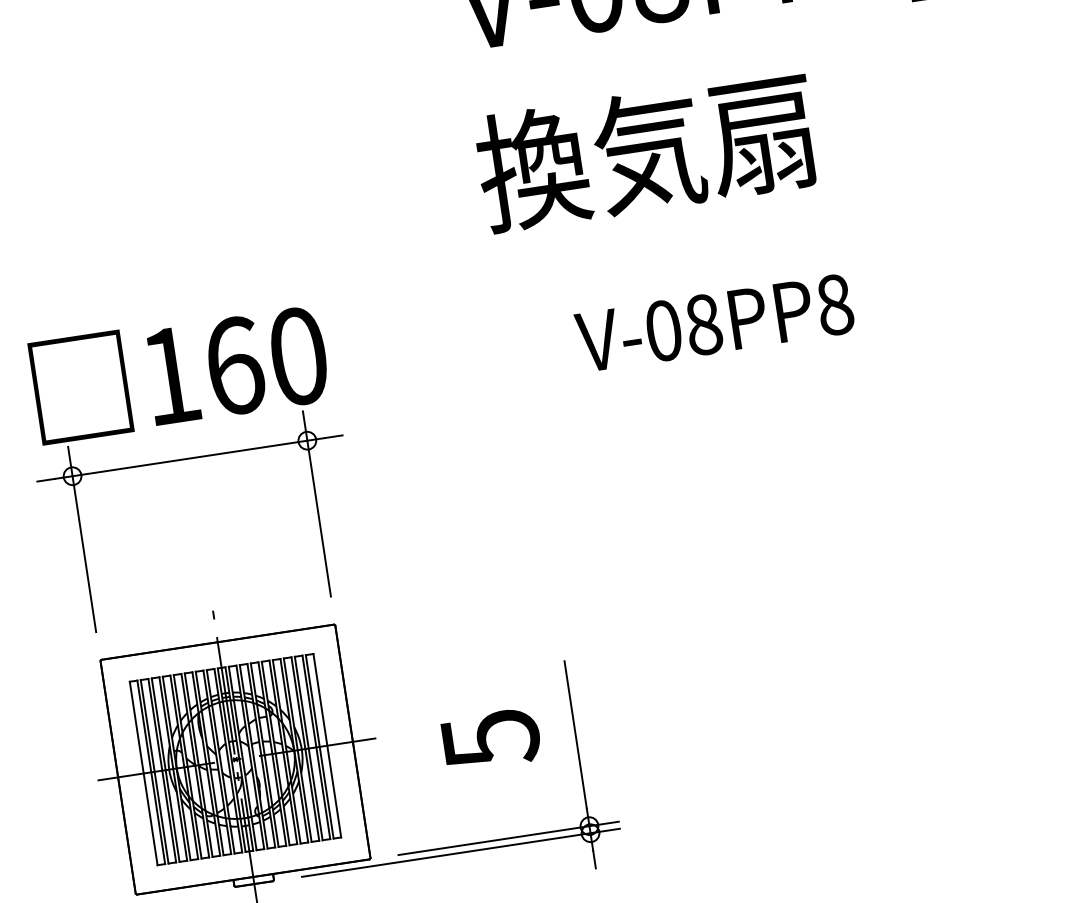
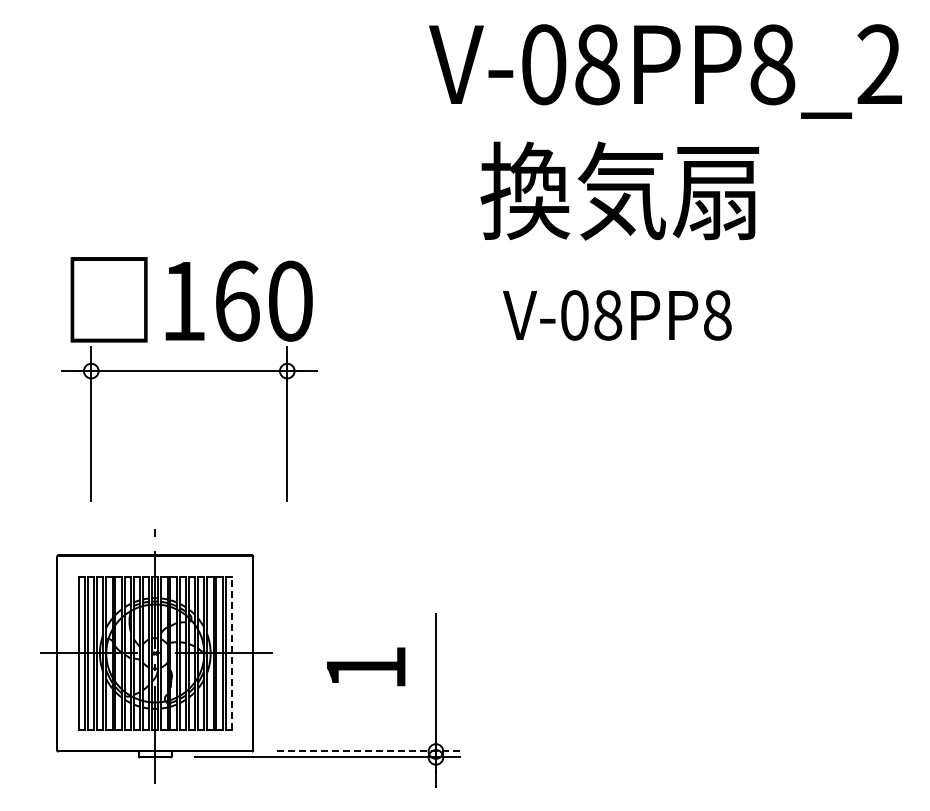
text: (646, 151) -> (619, 190), moved
text: (715, 323) -> (617, 315), moved
part: (190, 458) -> (189, 371), moved
text: (491, 739) -> (366, 668), 5 -> 1
line: (326, 745) -> (231, 653), solid -> dashed
line: (508, 838) -> (368, 751), solid -> dashed

